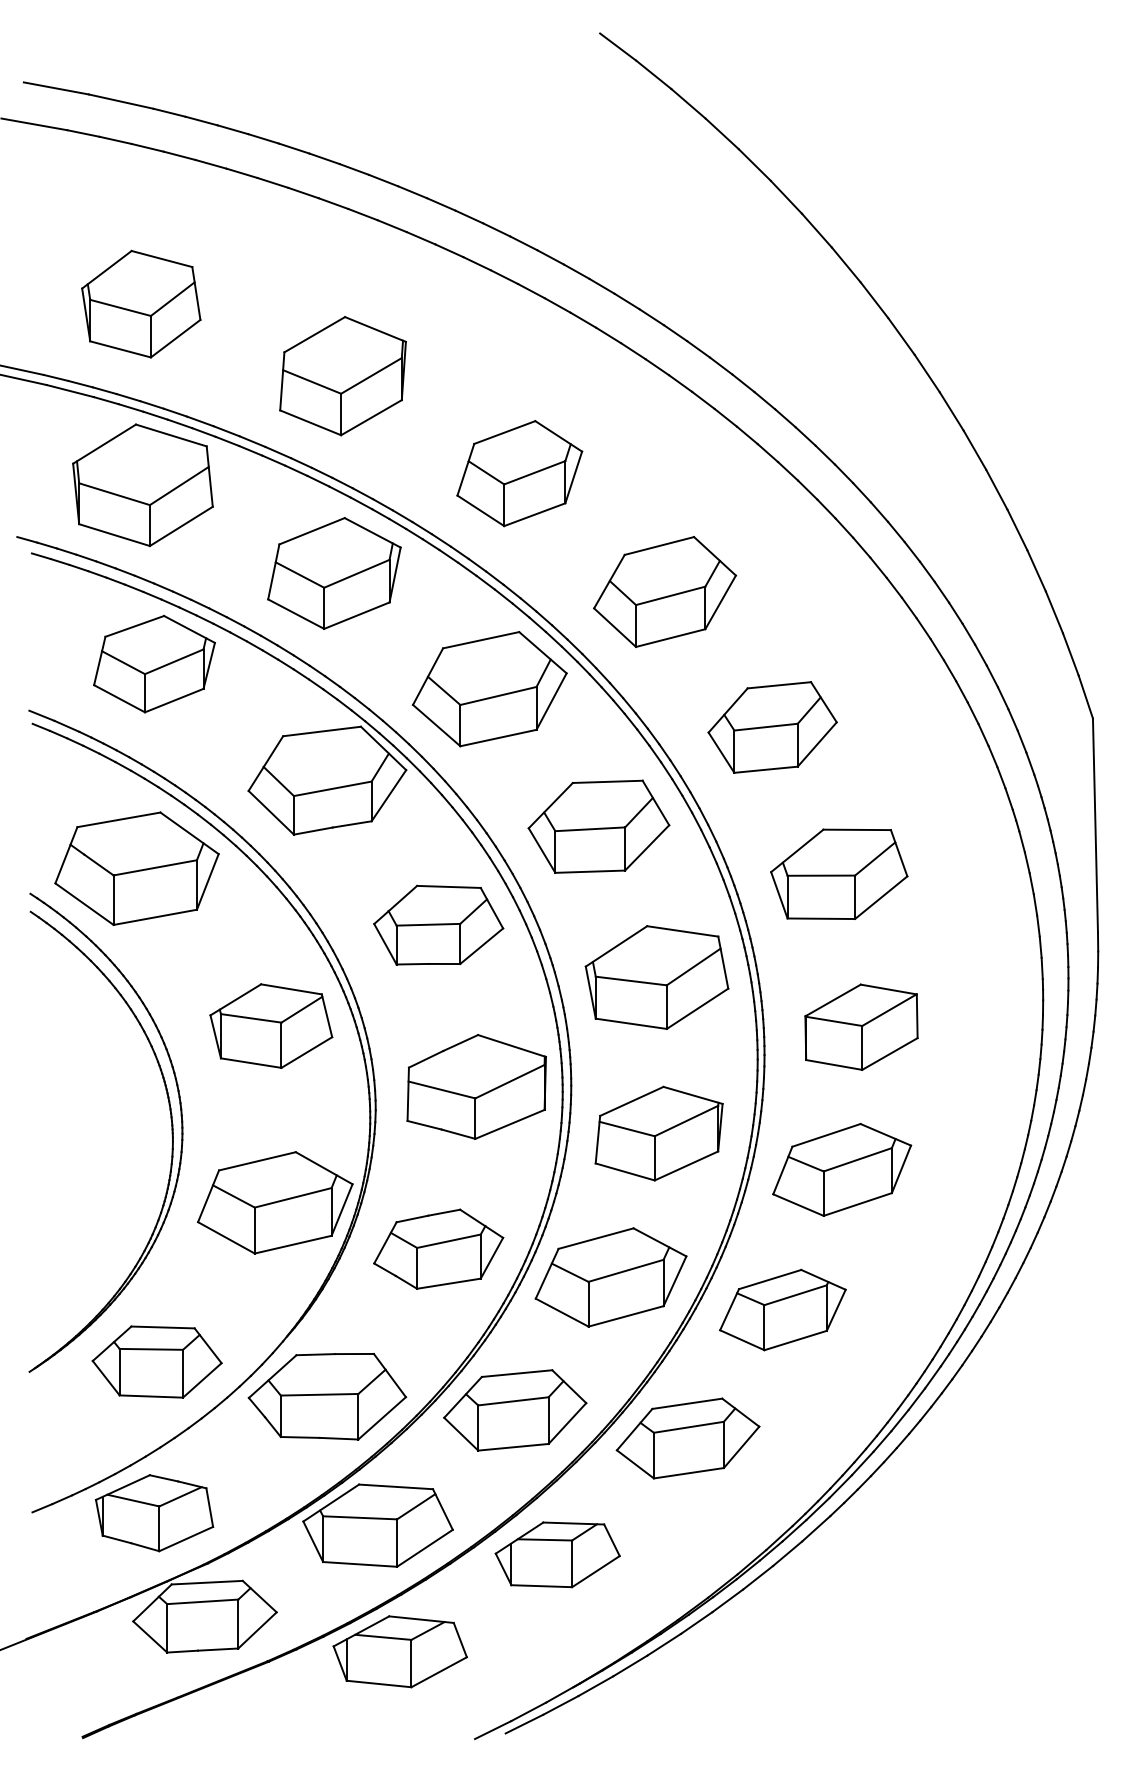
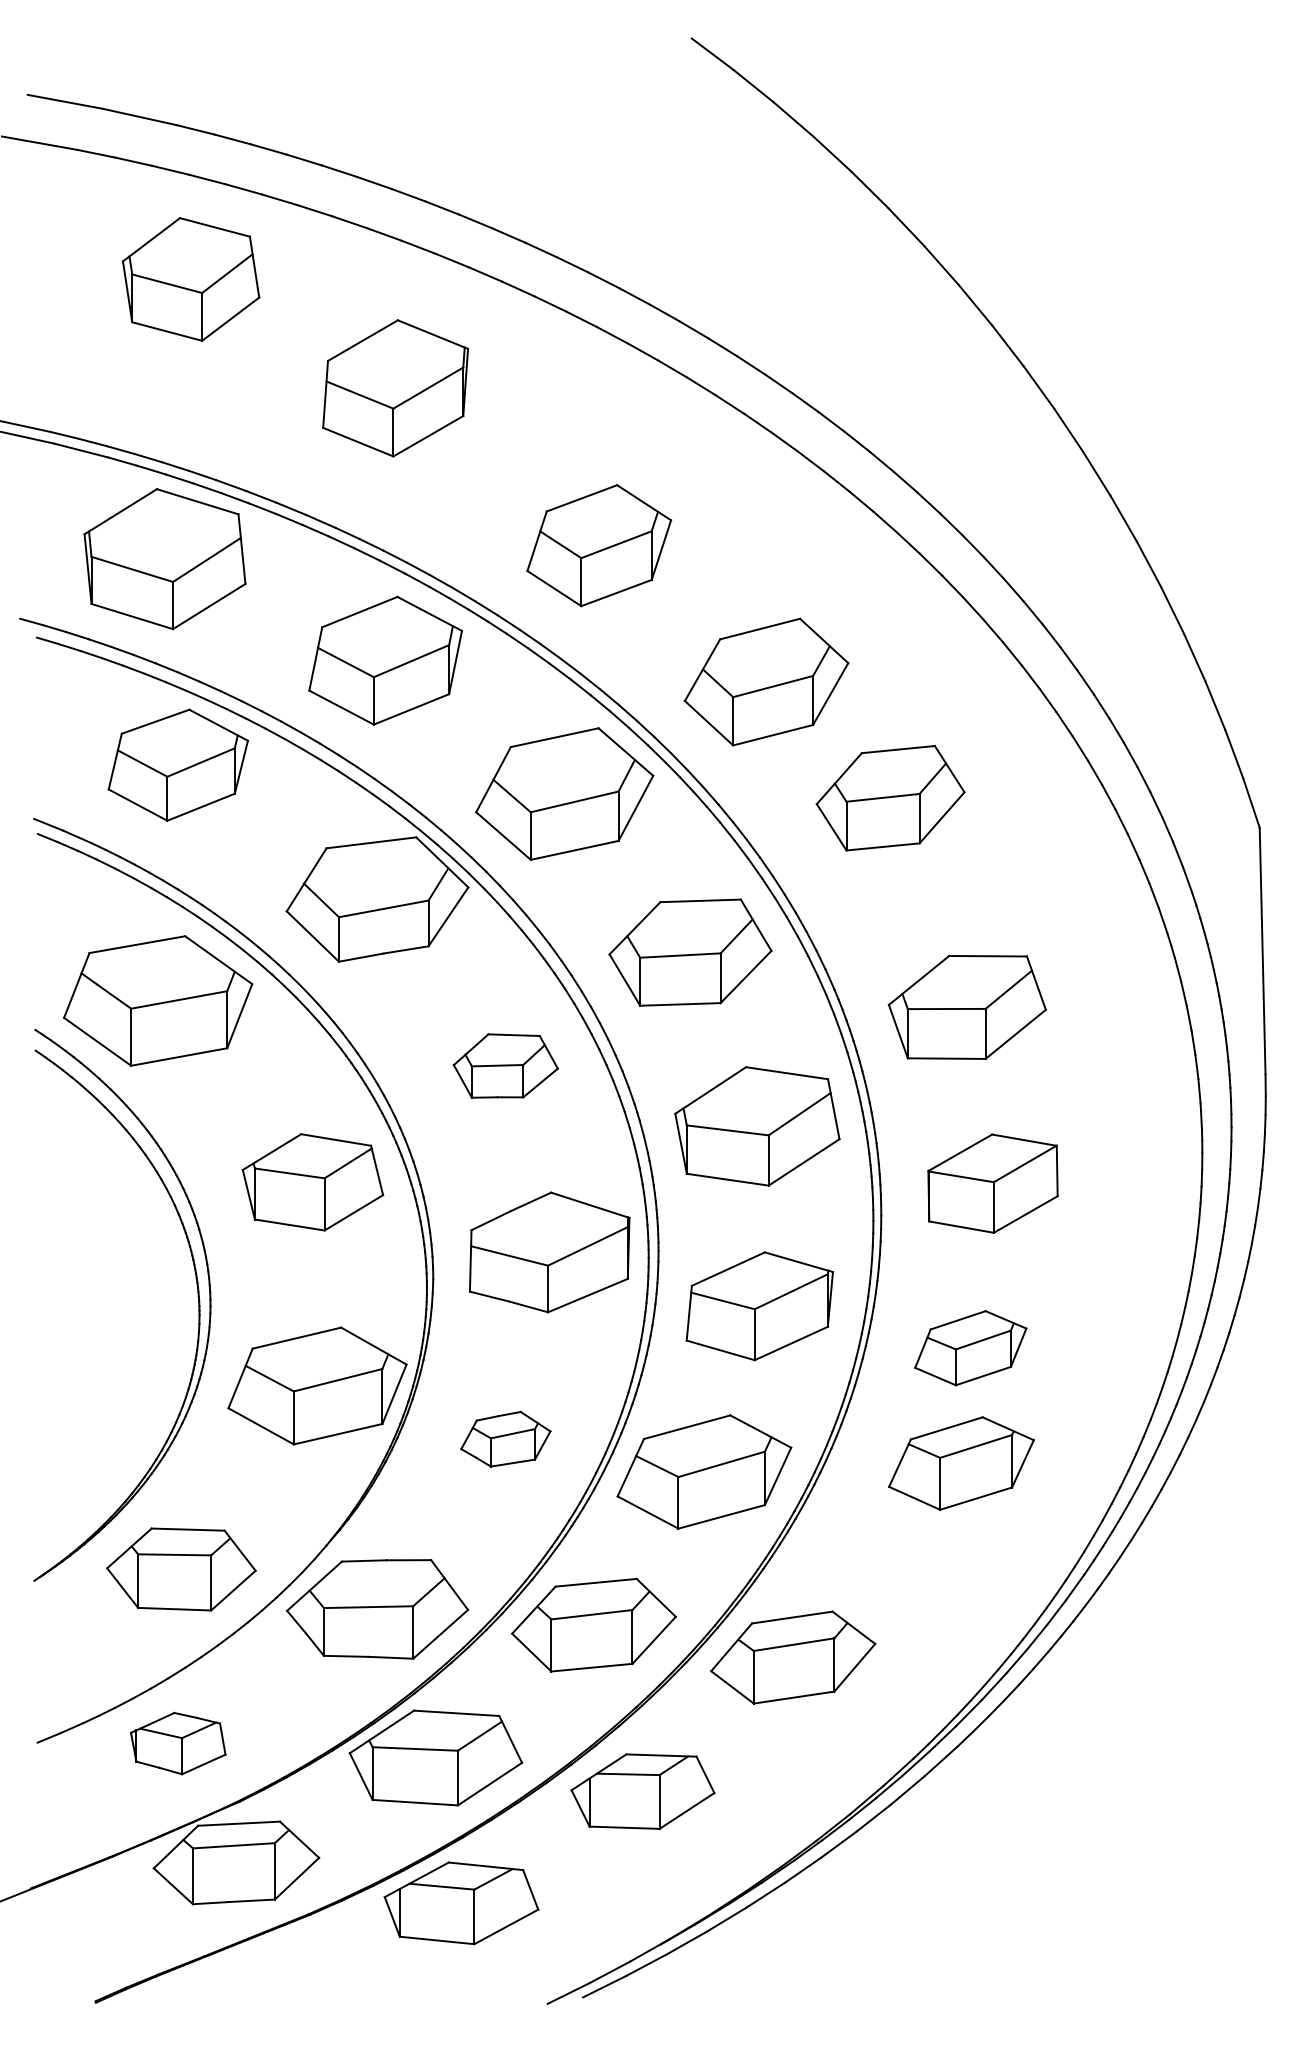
part: (140, 304) -> (190, 279), moved
part: (342, 376) -> (395, 388), moved
part: (772, 727) -> (890, 798), moved
part: (438, 924) -> (505, 1065), size x0.7
part: (841, 1170) -> (970, 1348), size x0.7
part: (438, 1248) -> (505, 1438), size x0.6
part: (782, 1310) -> (961, 1463), moved
part: (153, 1513) -> (177, 1743), size x0.7

